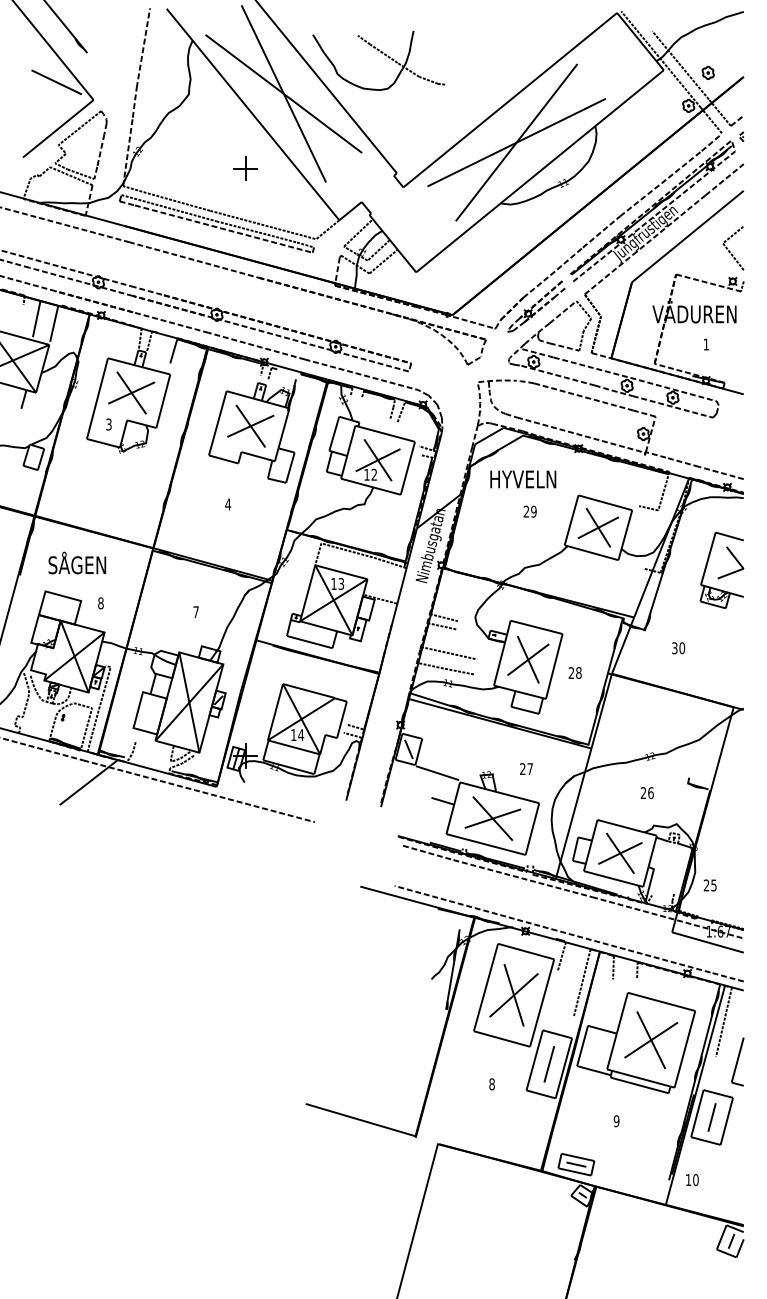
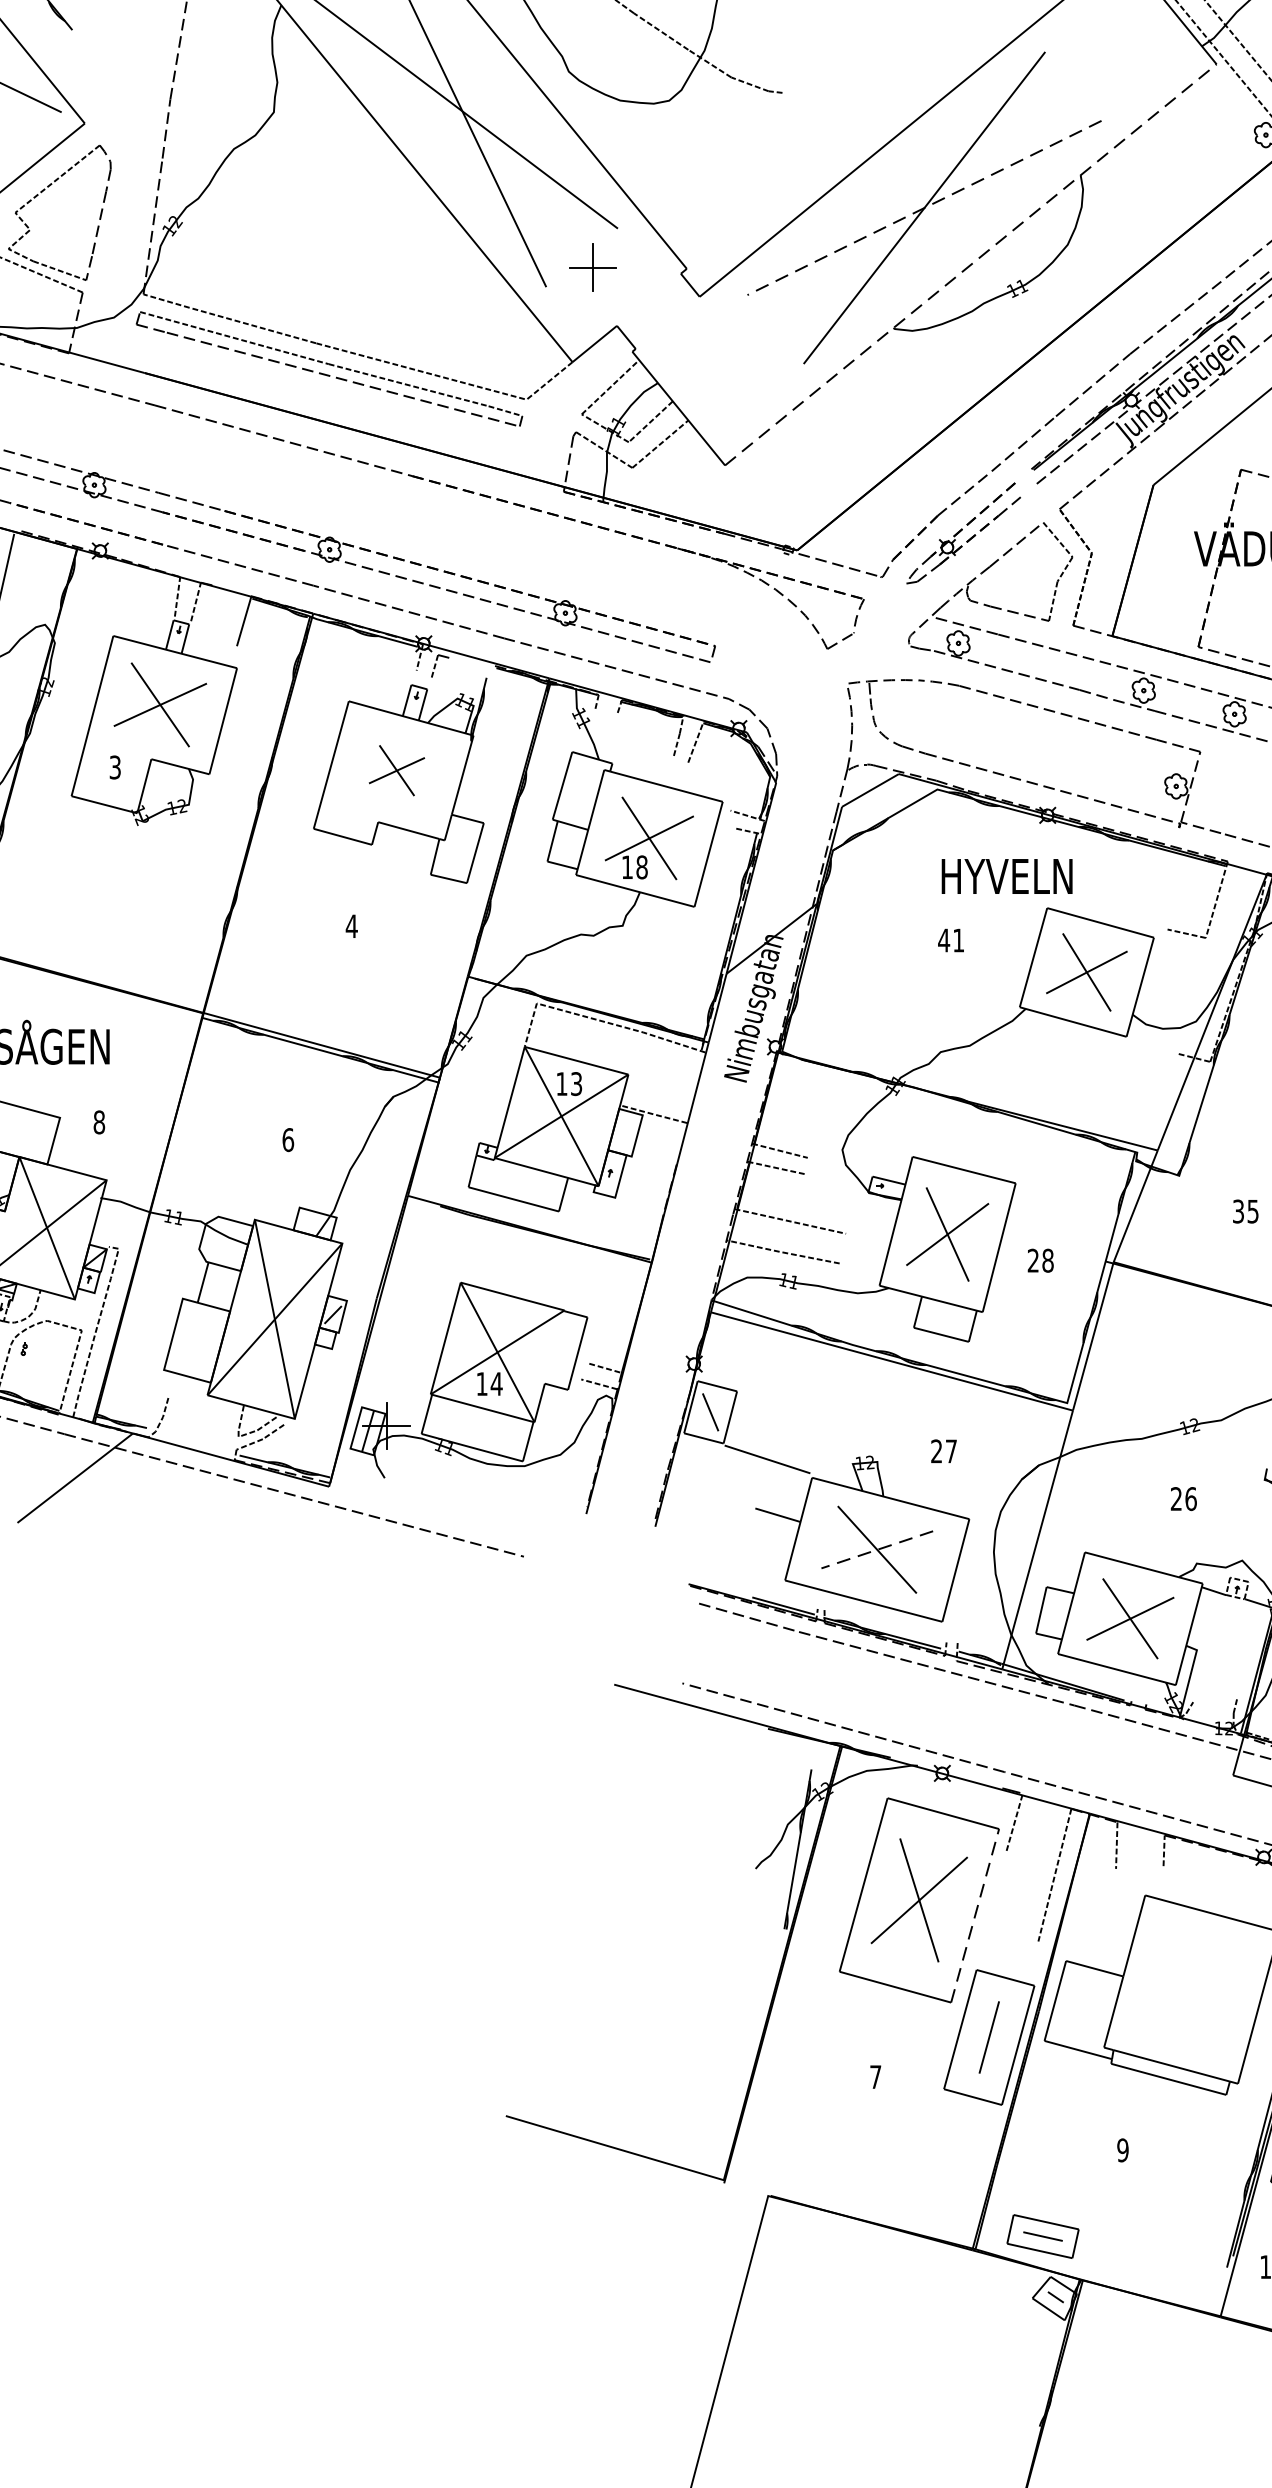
line: (516, 142) -> (924, 207), solid -> dashed
part: (245, 168) -> (592, 267), moved
line: (540, 171) -> (971, 265), solid -> dashed
part: (250, 425) -> (396, 769), size x0.6
text: (374, 474) -> (642, 866), 12 -> 18
text: (523, 479) -> (1007, 876), moved
text: (529, 511) -> (949, 940), 29 -> 41
text: (195, 612) -> (287, 1140), 7 -> 6
text: (682, 648) -> (1253, 1212), 30 -> 35
line: (492, 818) -> (876, 1549), solid -> dashed
line: (542, 1002) -> (975, 1914), solid -> dashed
part: (651, 1040) -> (1192, 1990), removed
text: (491, 1084) -> (874, 2077), 8 -> 7

